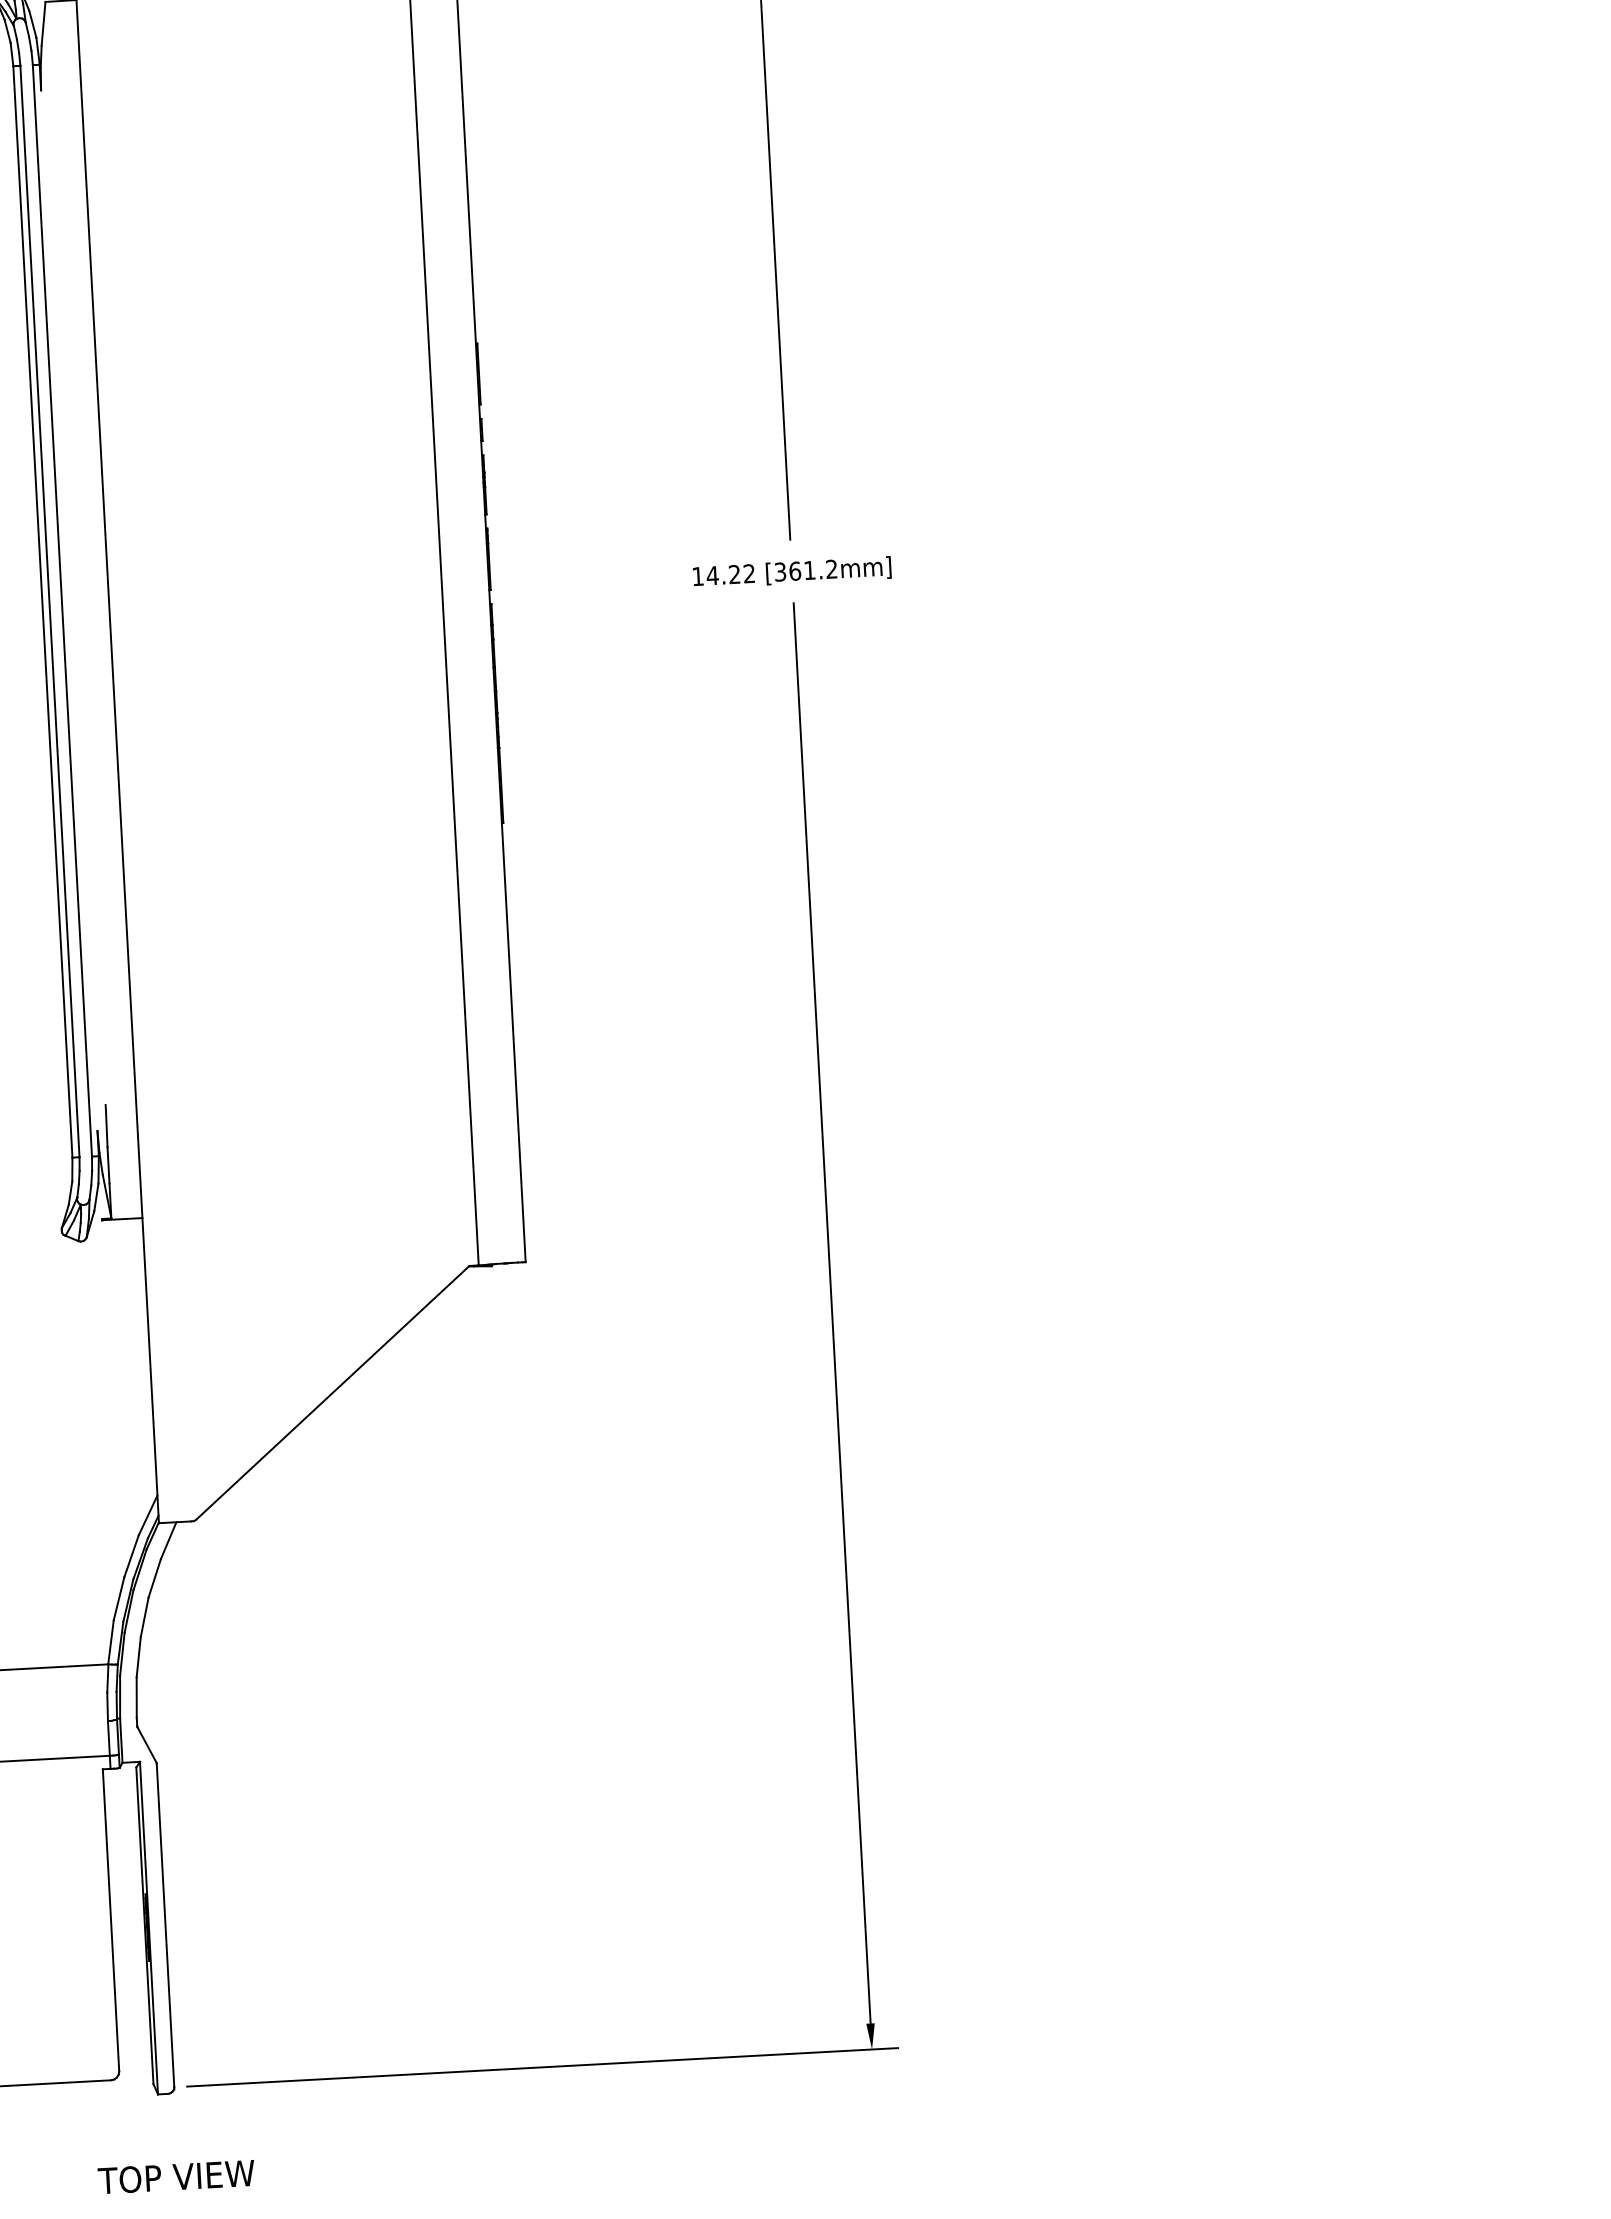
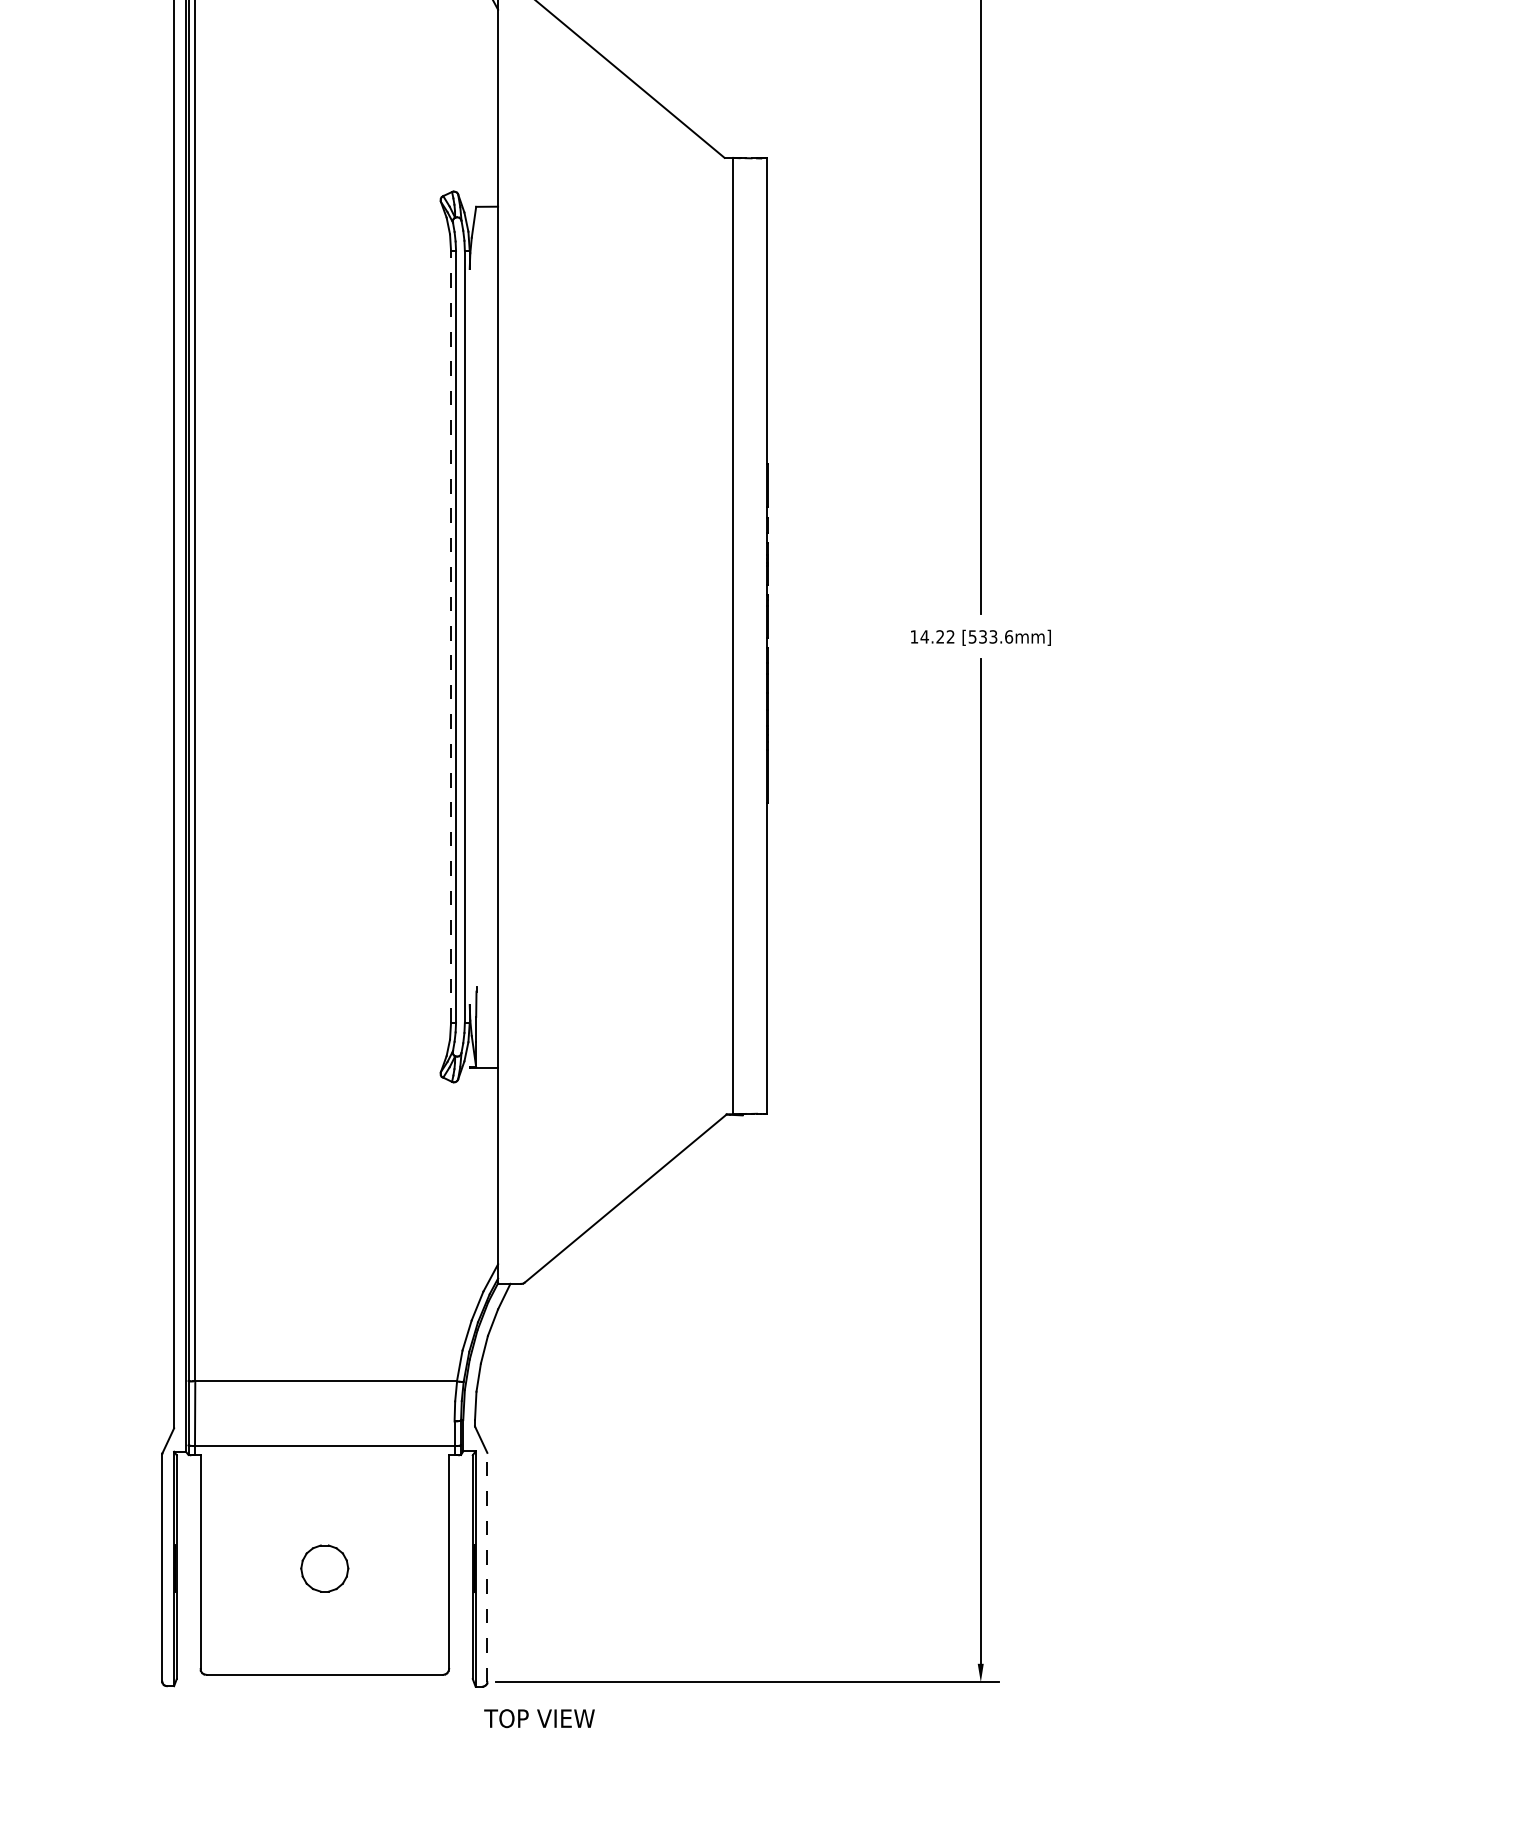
text: (807, 570) -> (991, 636), [361.2mm] -> [533.6mm]
line: (43, 611) -> (451, 636), solid -> dashed
line: (165, 1925) -> (487, 1567), solid -> dashed
text: (176, 2176) -> (539, 1718), moved

